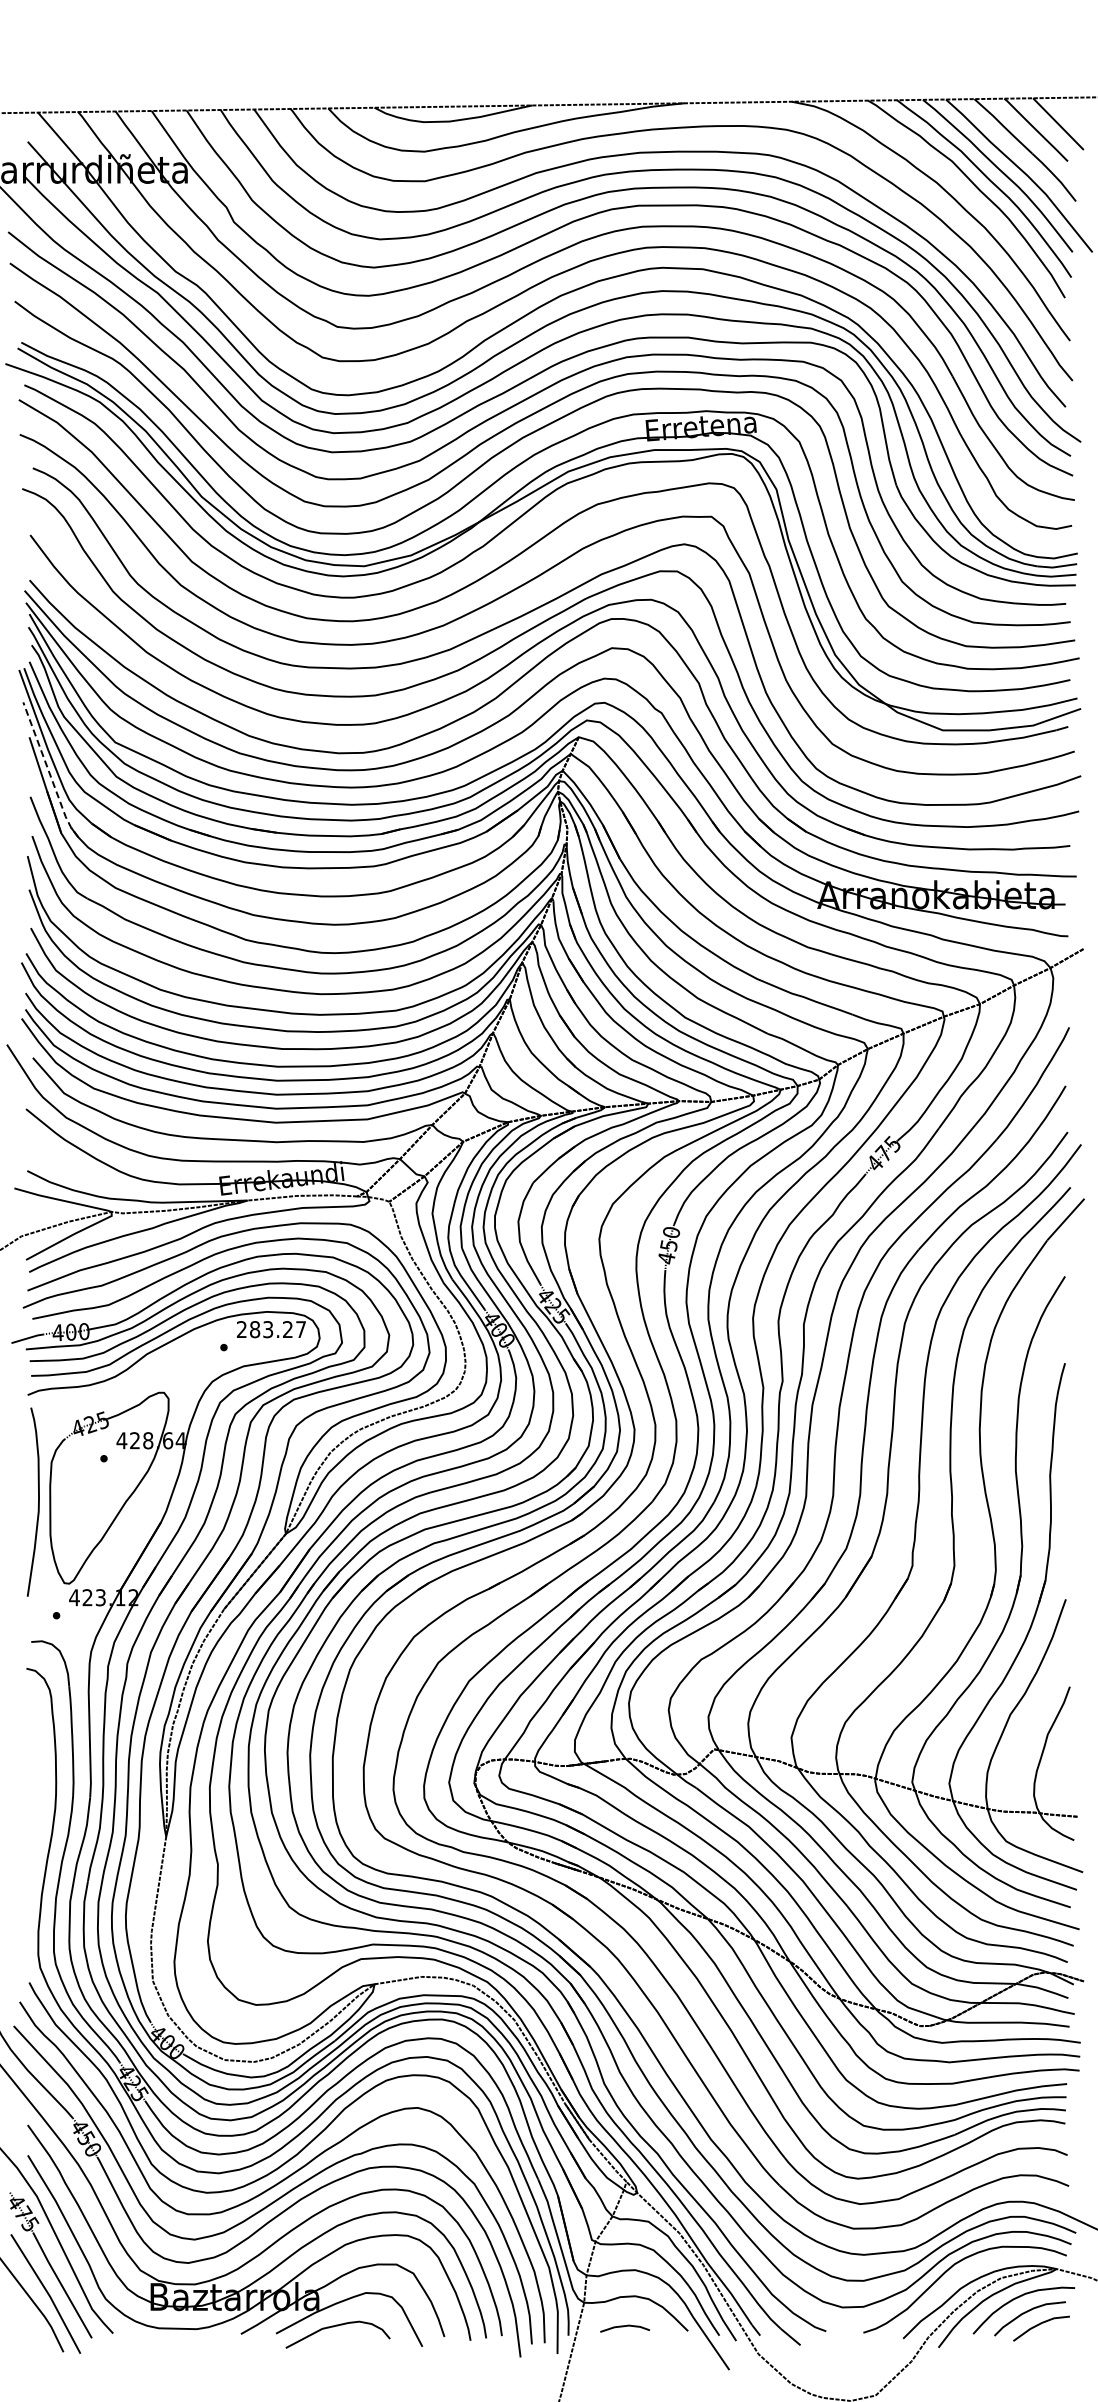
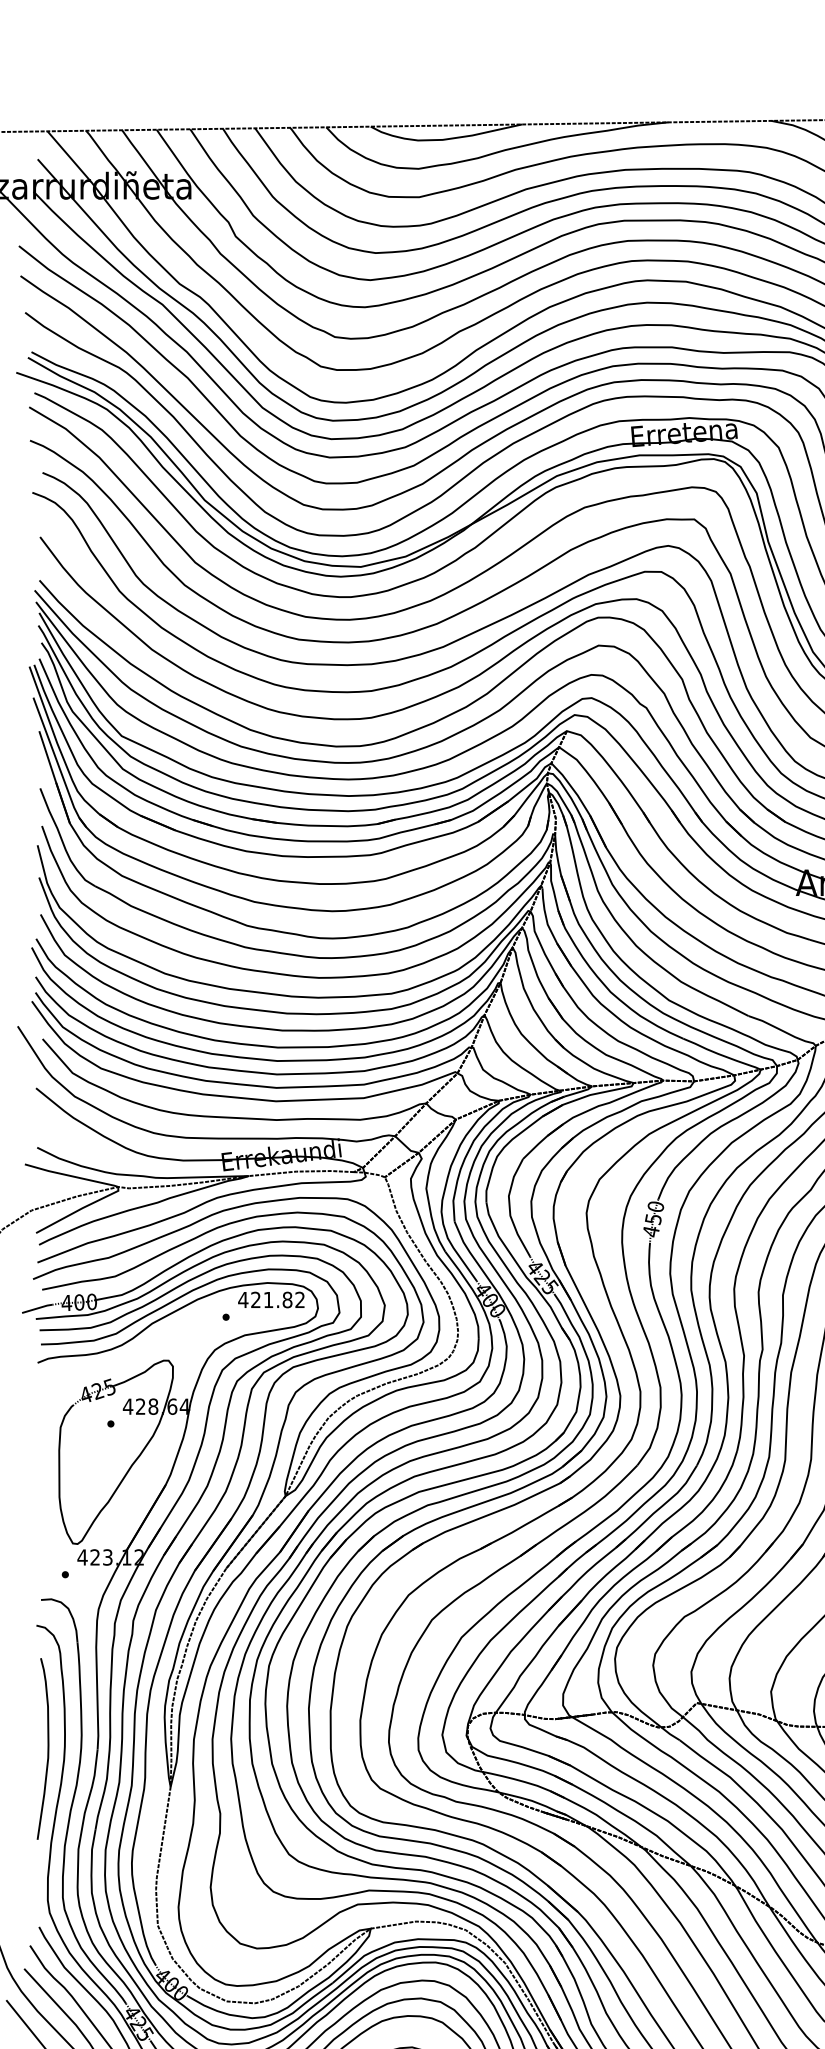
line: (49, 772) -> (58, 765), dashed -> solid
text: (270, 1329) -> (270, 1299), 283.27 -> 421.82
curve: (38, 1501) -> (48, 1748), moved

